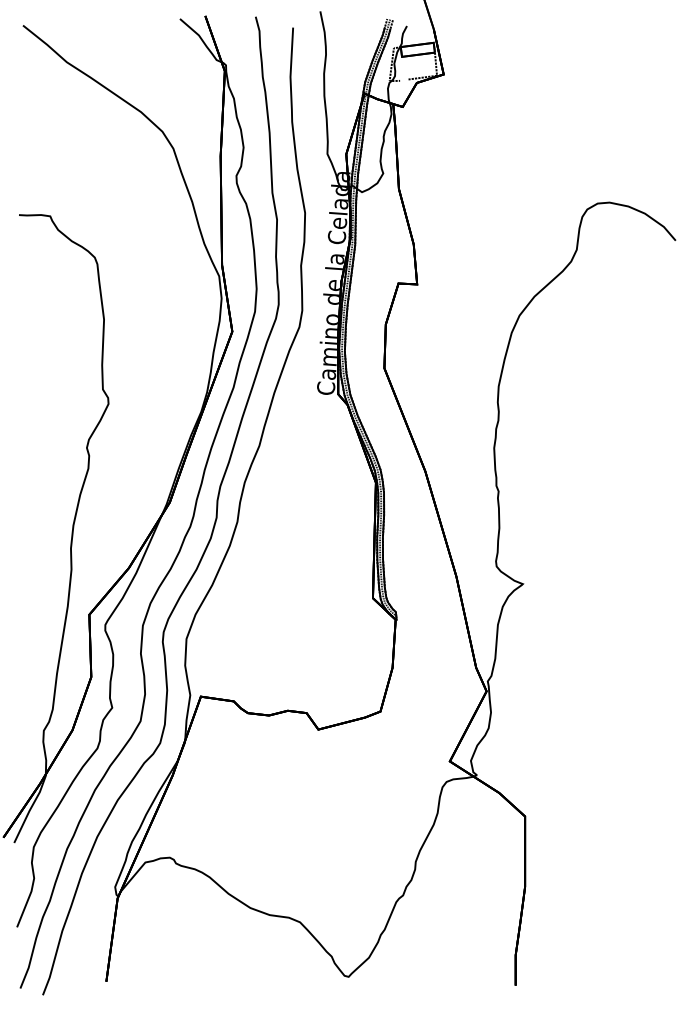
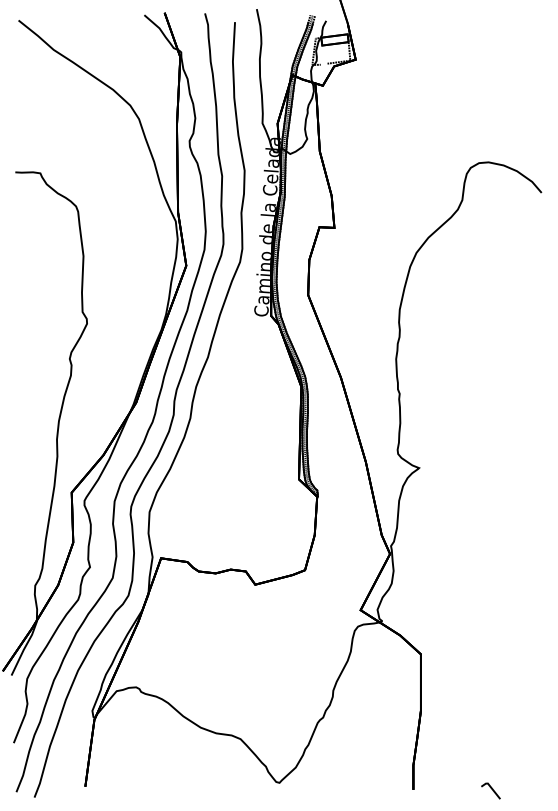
line: (613, 985) -> (491, 789), added

